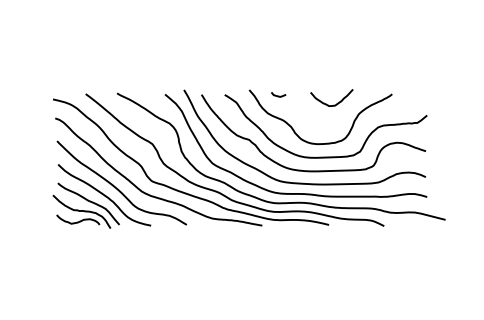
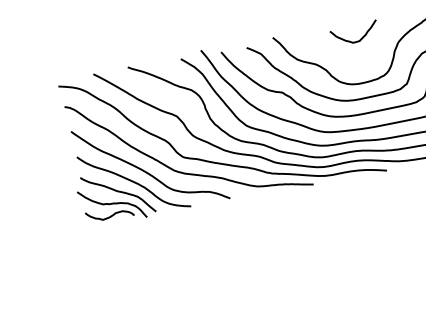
curve: (278, 95) -> (305, 37), removed
curve: (333, 104) -> (357, 40), moved

